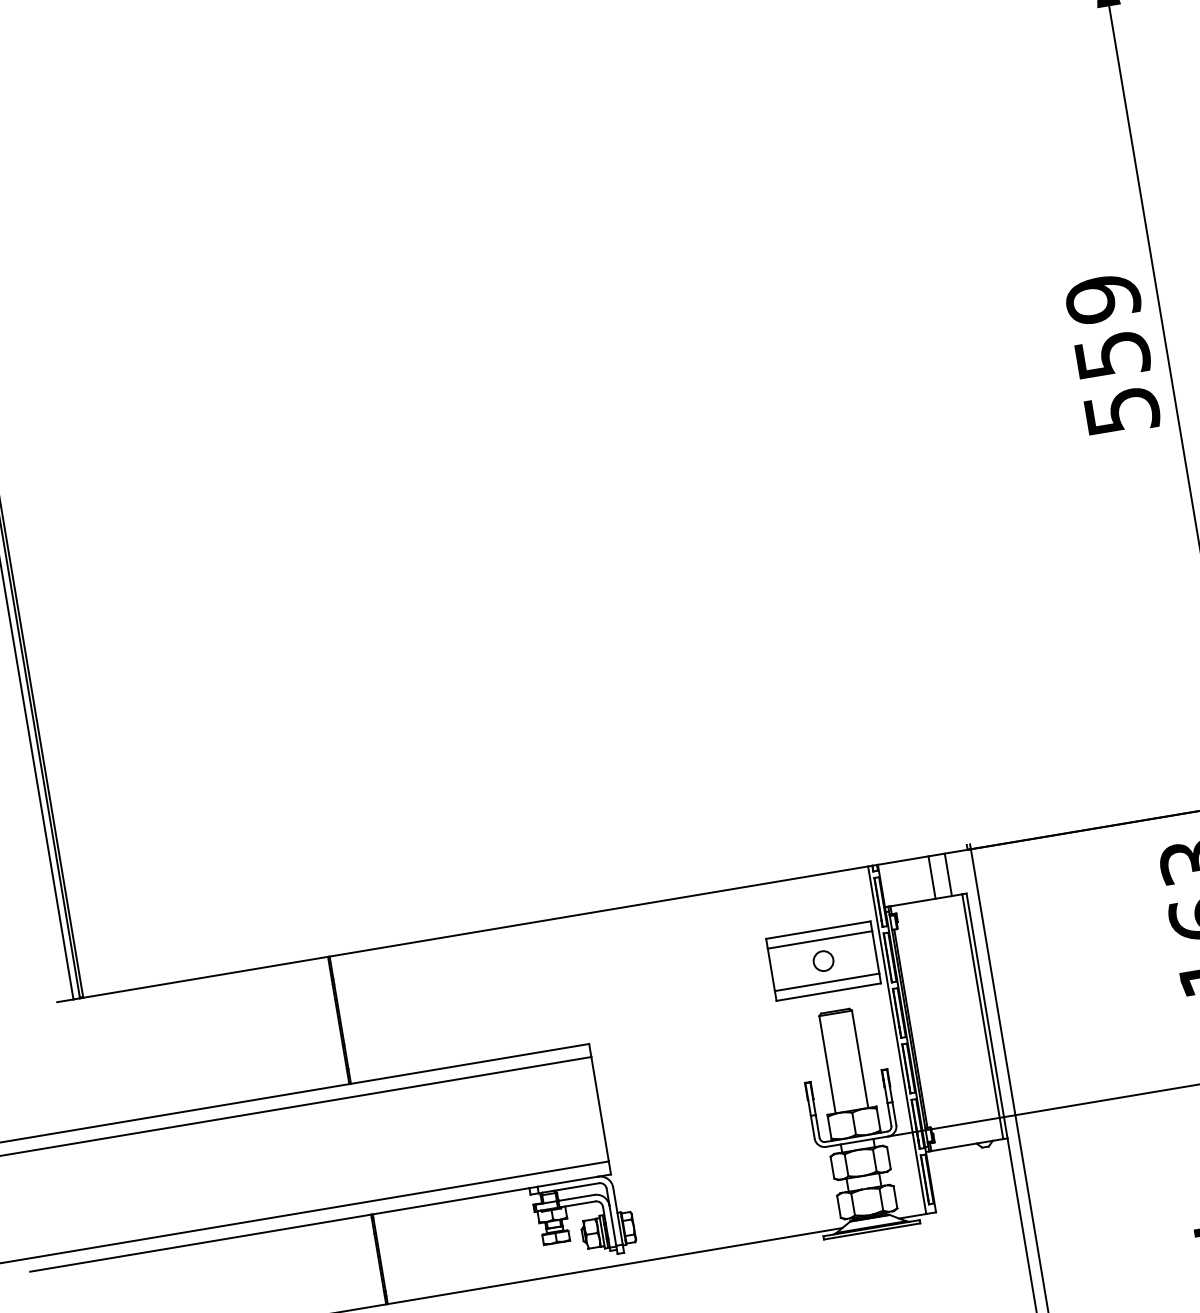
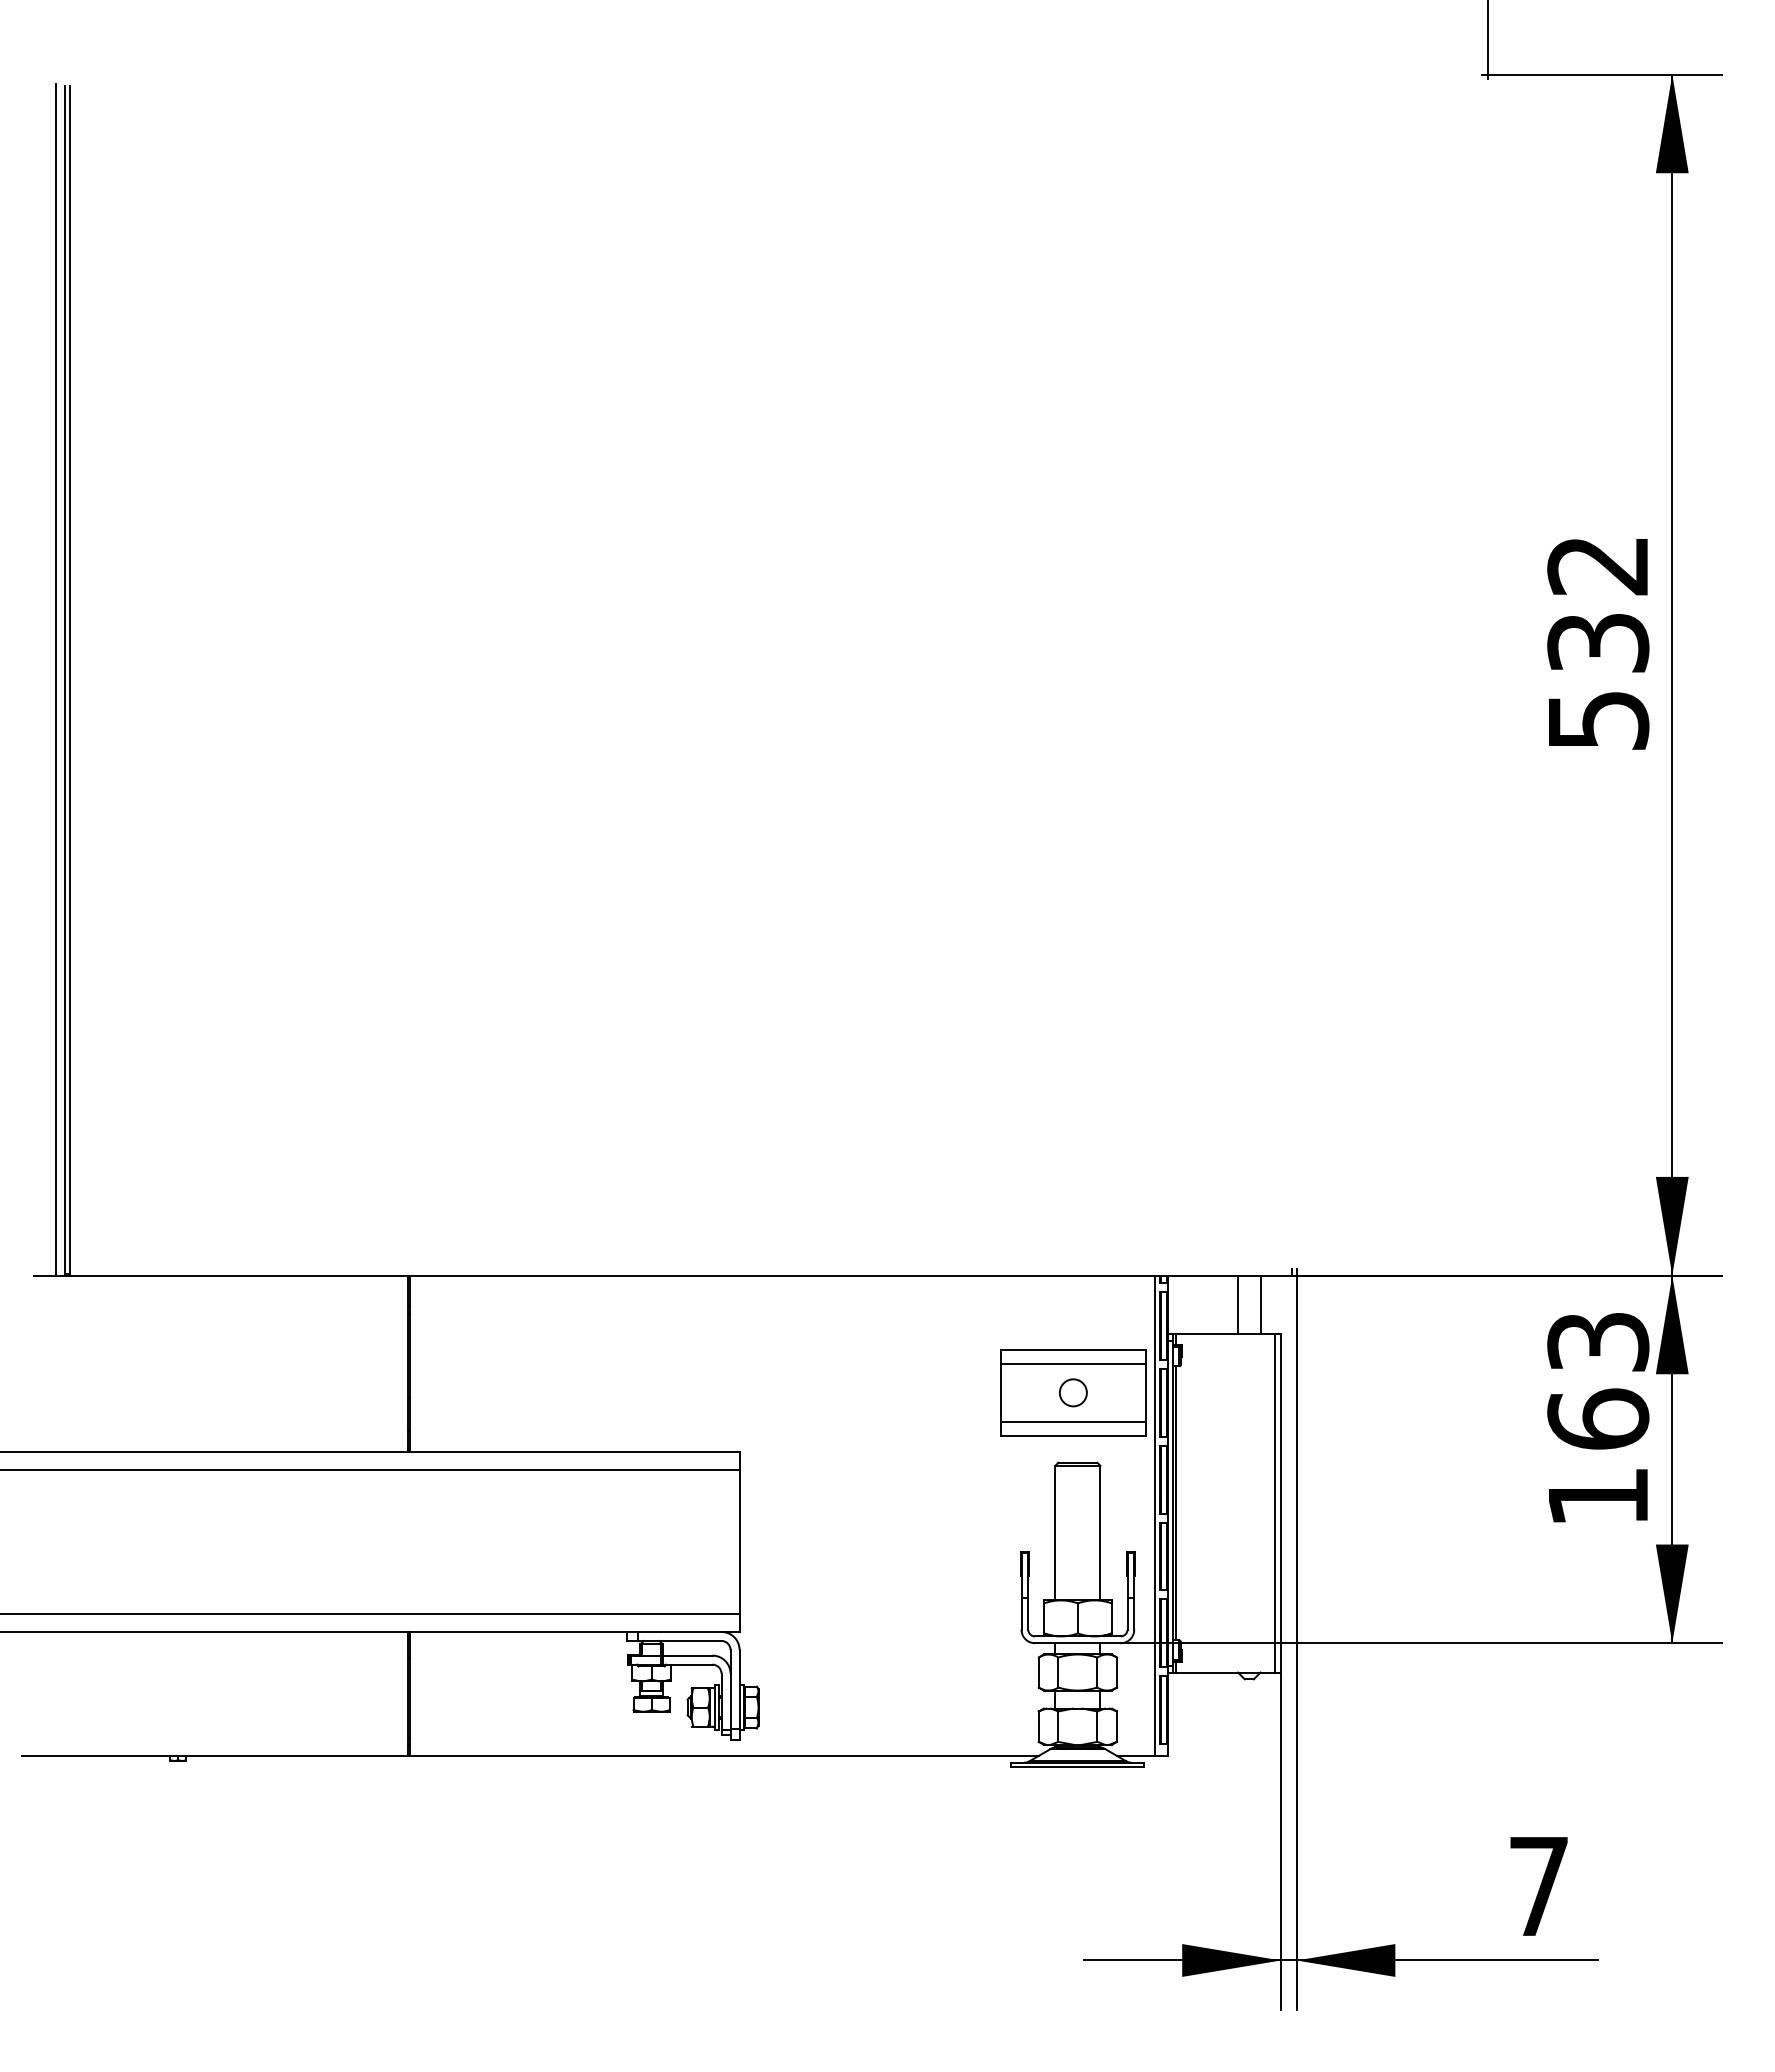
text: (1107, 326) -> (1598, 603), 559 -> 532

